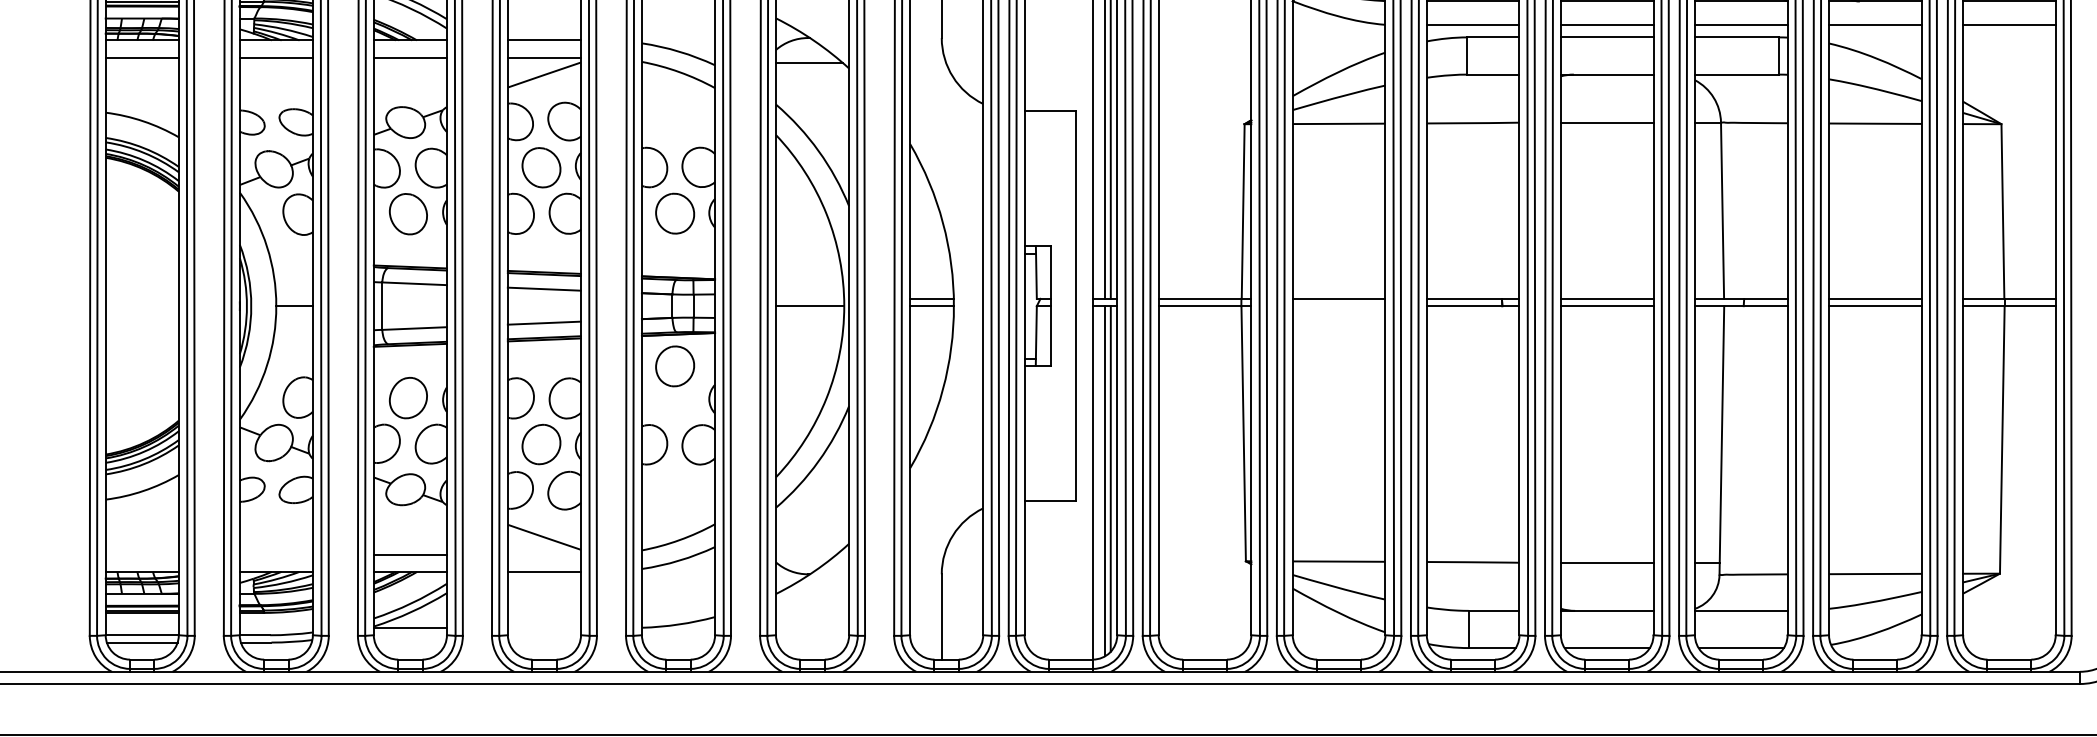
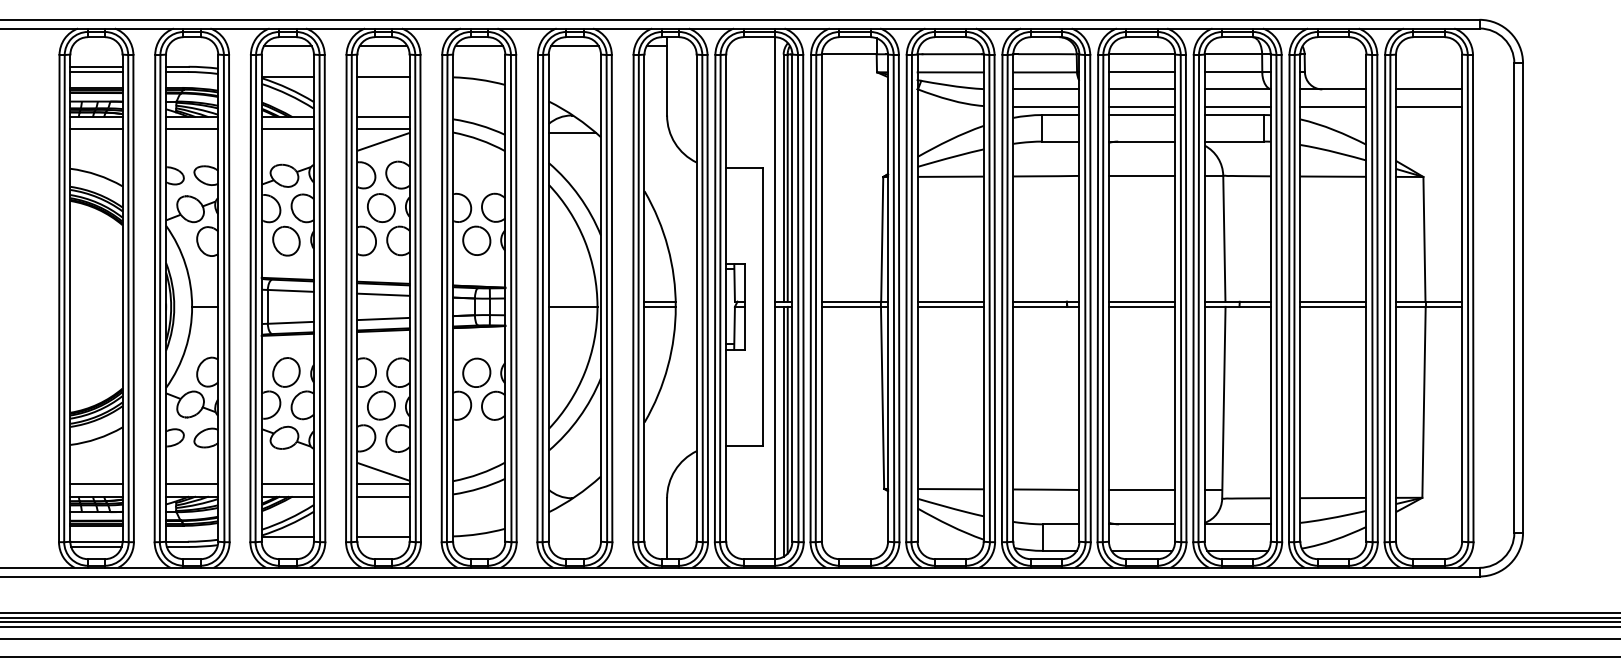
line: (1338, 305) -> (950, 306), added
part: (674, 365) -> (476, 372), moved
line: (142, 555) -> (96, 484), added
line: (276, 555) -> (192, 484), added
line: (544, 555) -> (383, 484), added
line: (544, 627) -> (383, 536), added

